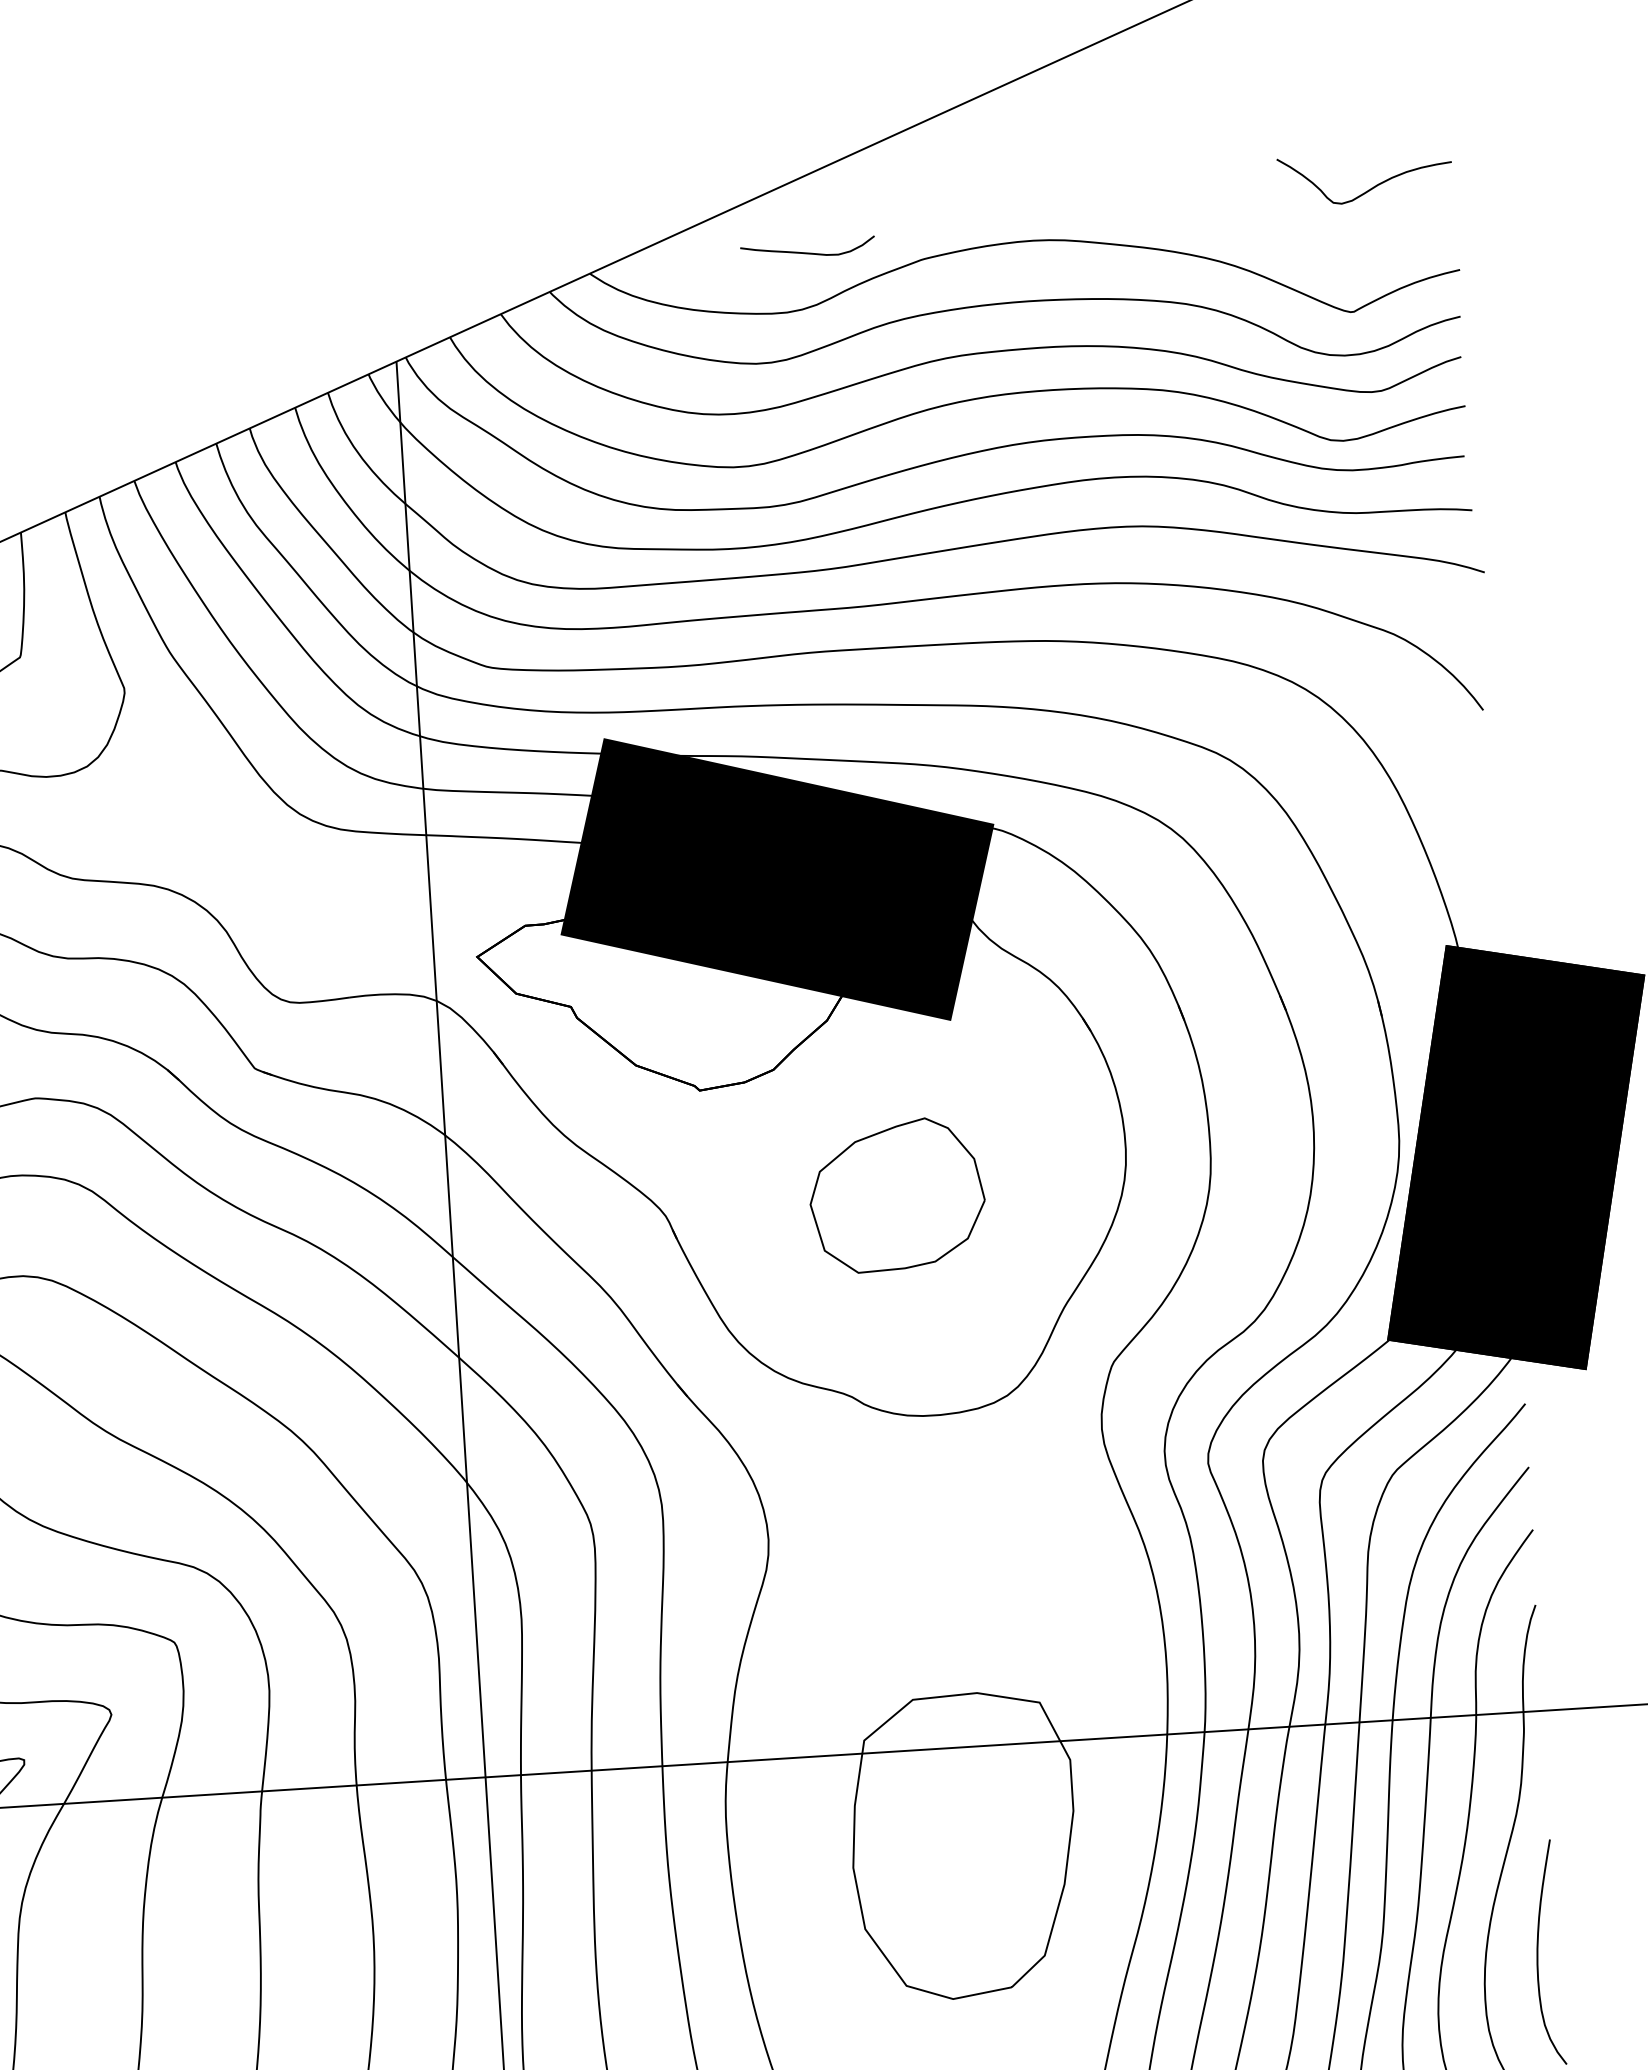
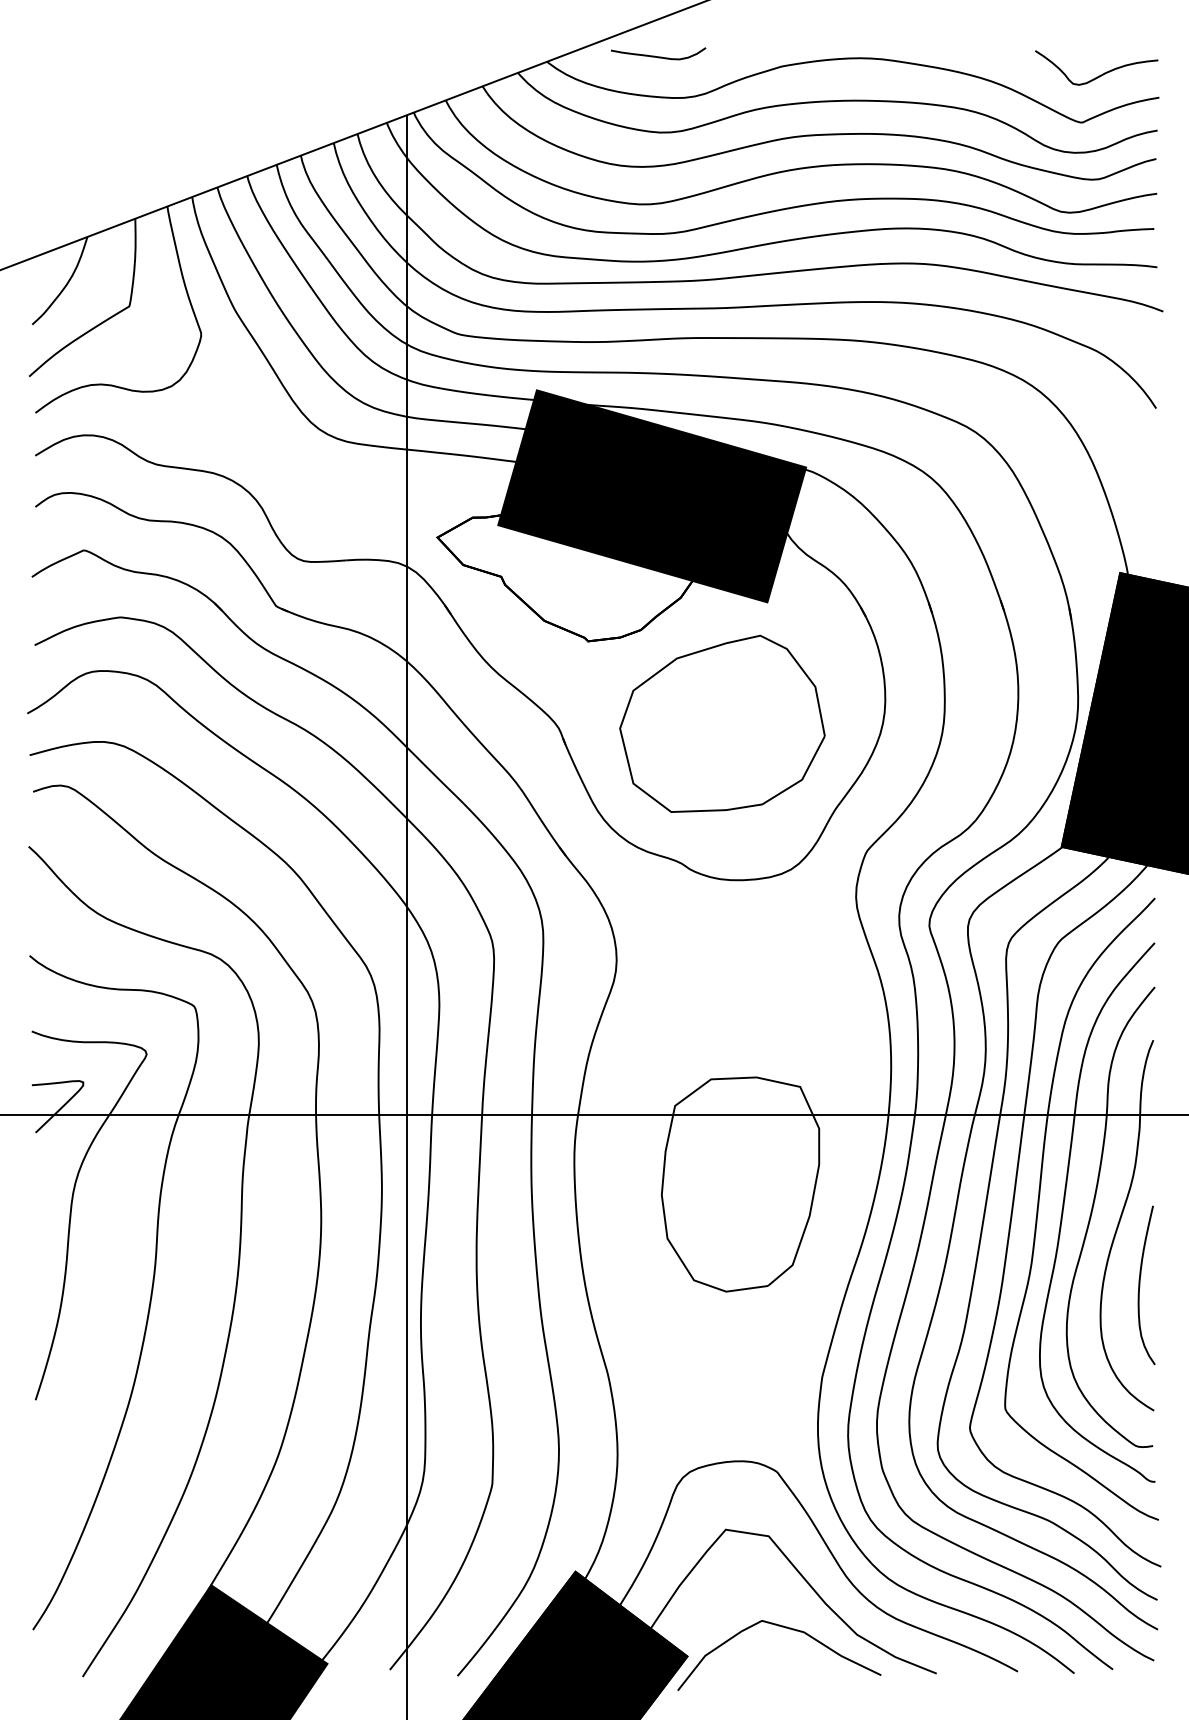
curve: (1371, 187) -> (1100, 74), moved
curve: (808, 252) -> (658, 56), moved
part: (897, 1194) -> (722, 723), size x1.67

